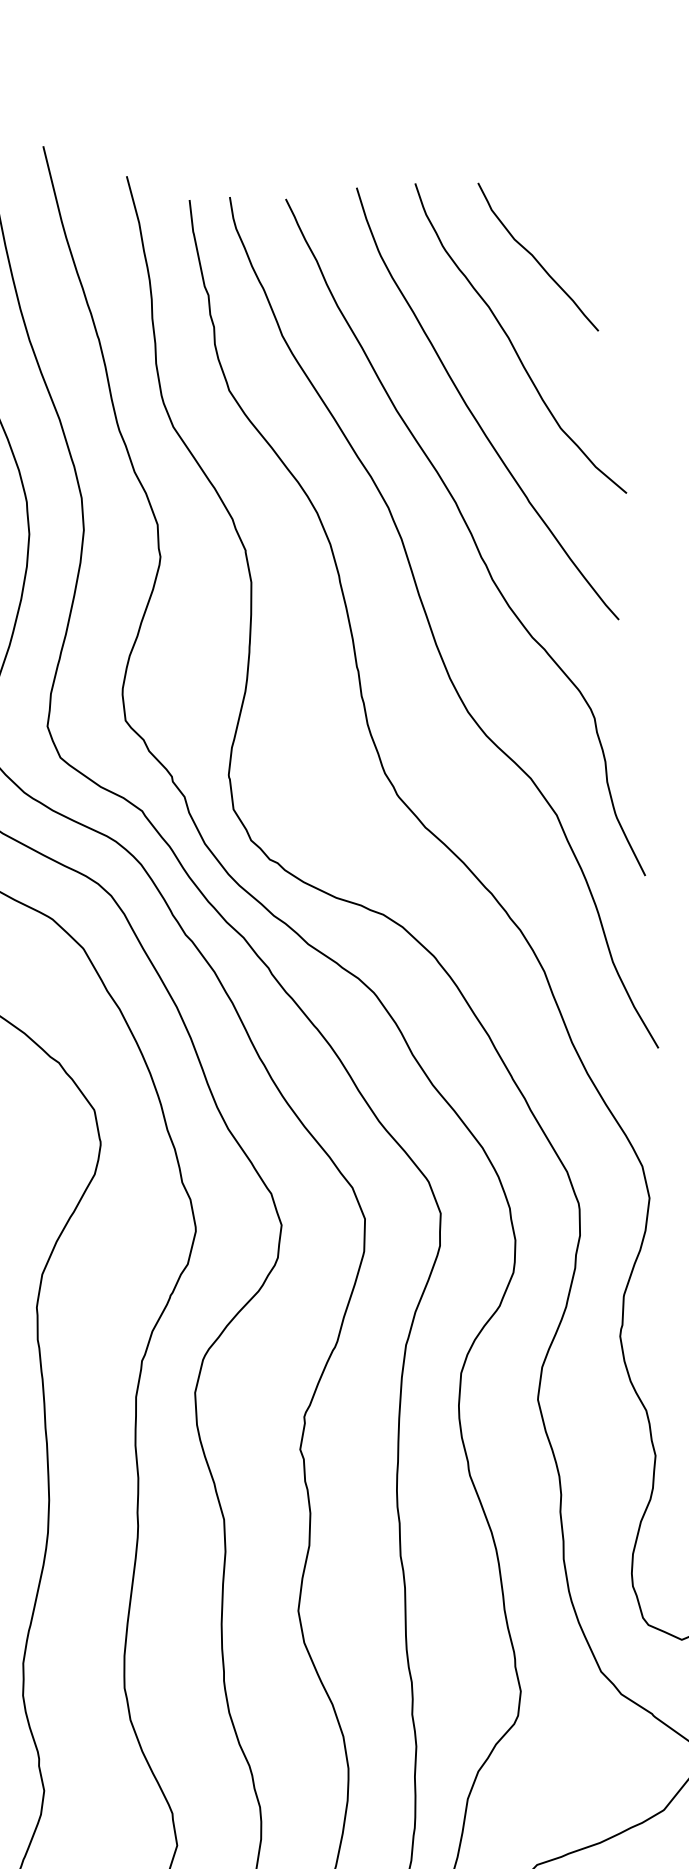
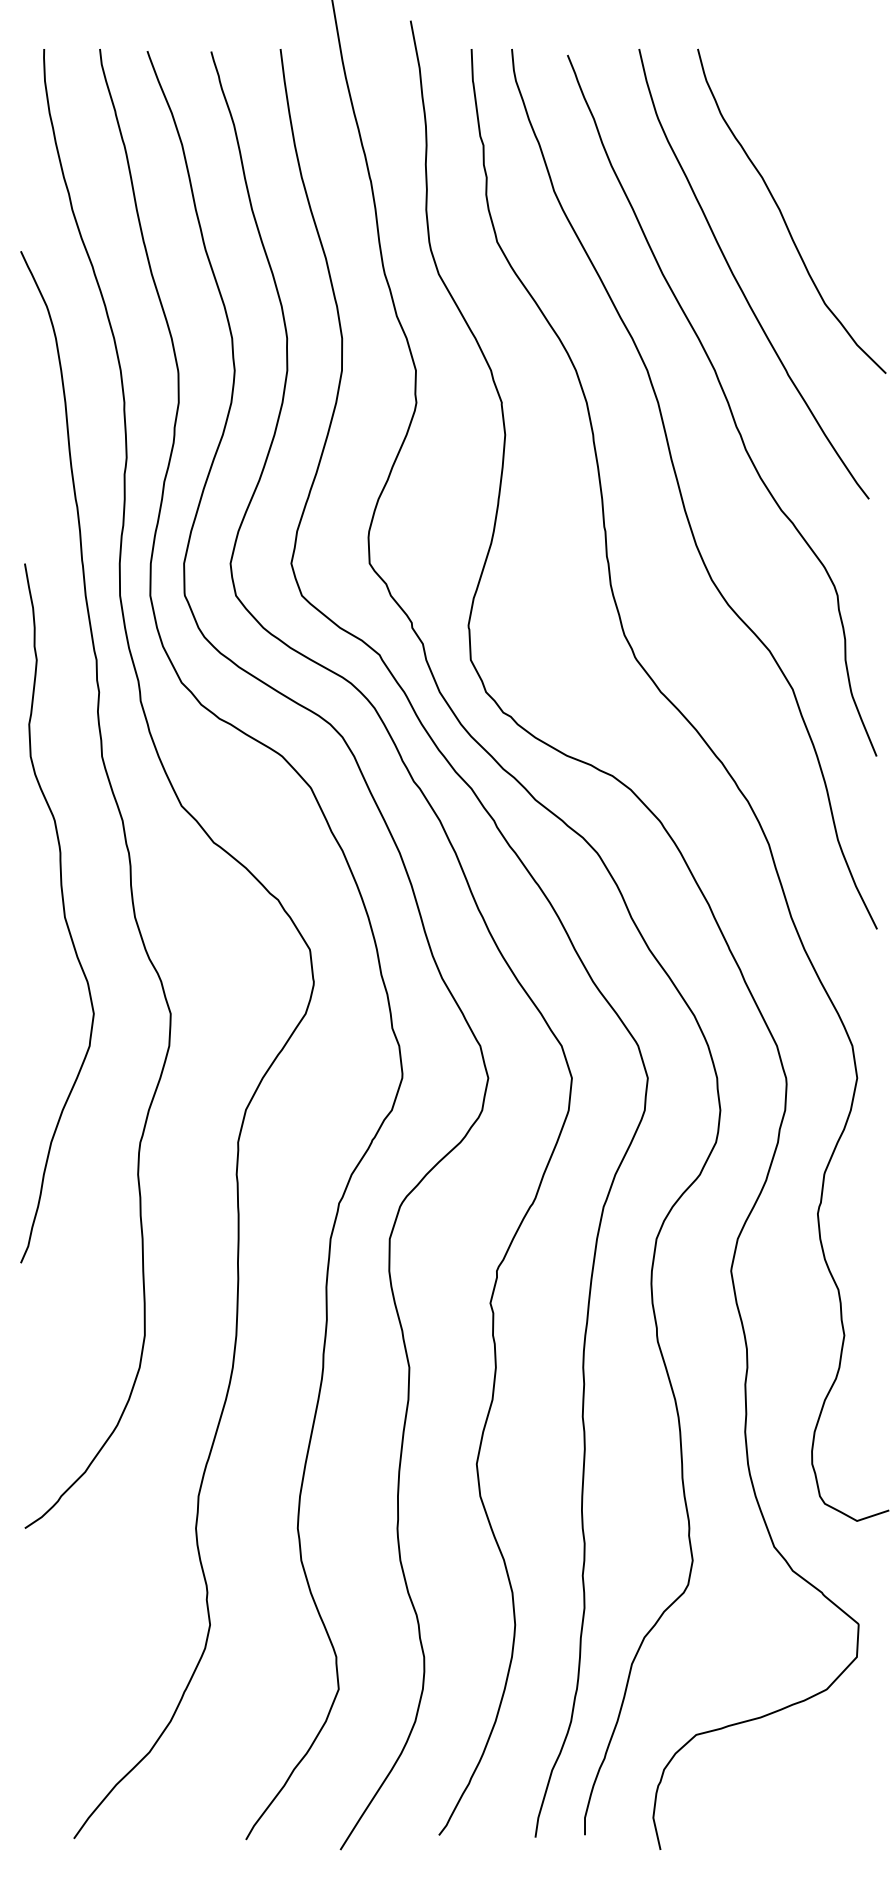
curve: (536, 259) -> (813, 133), removed

